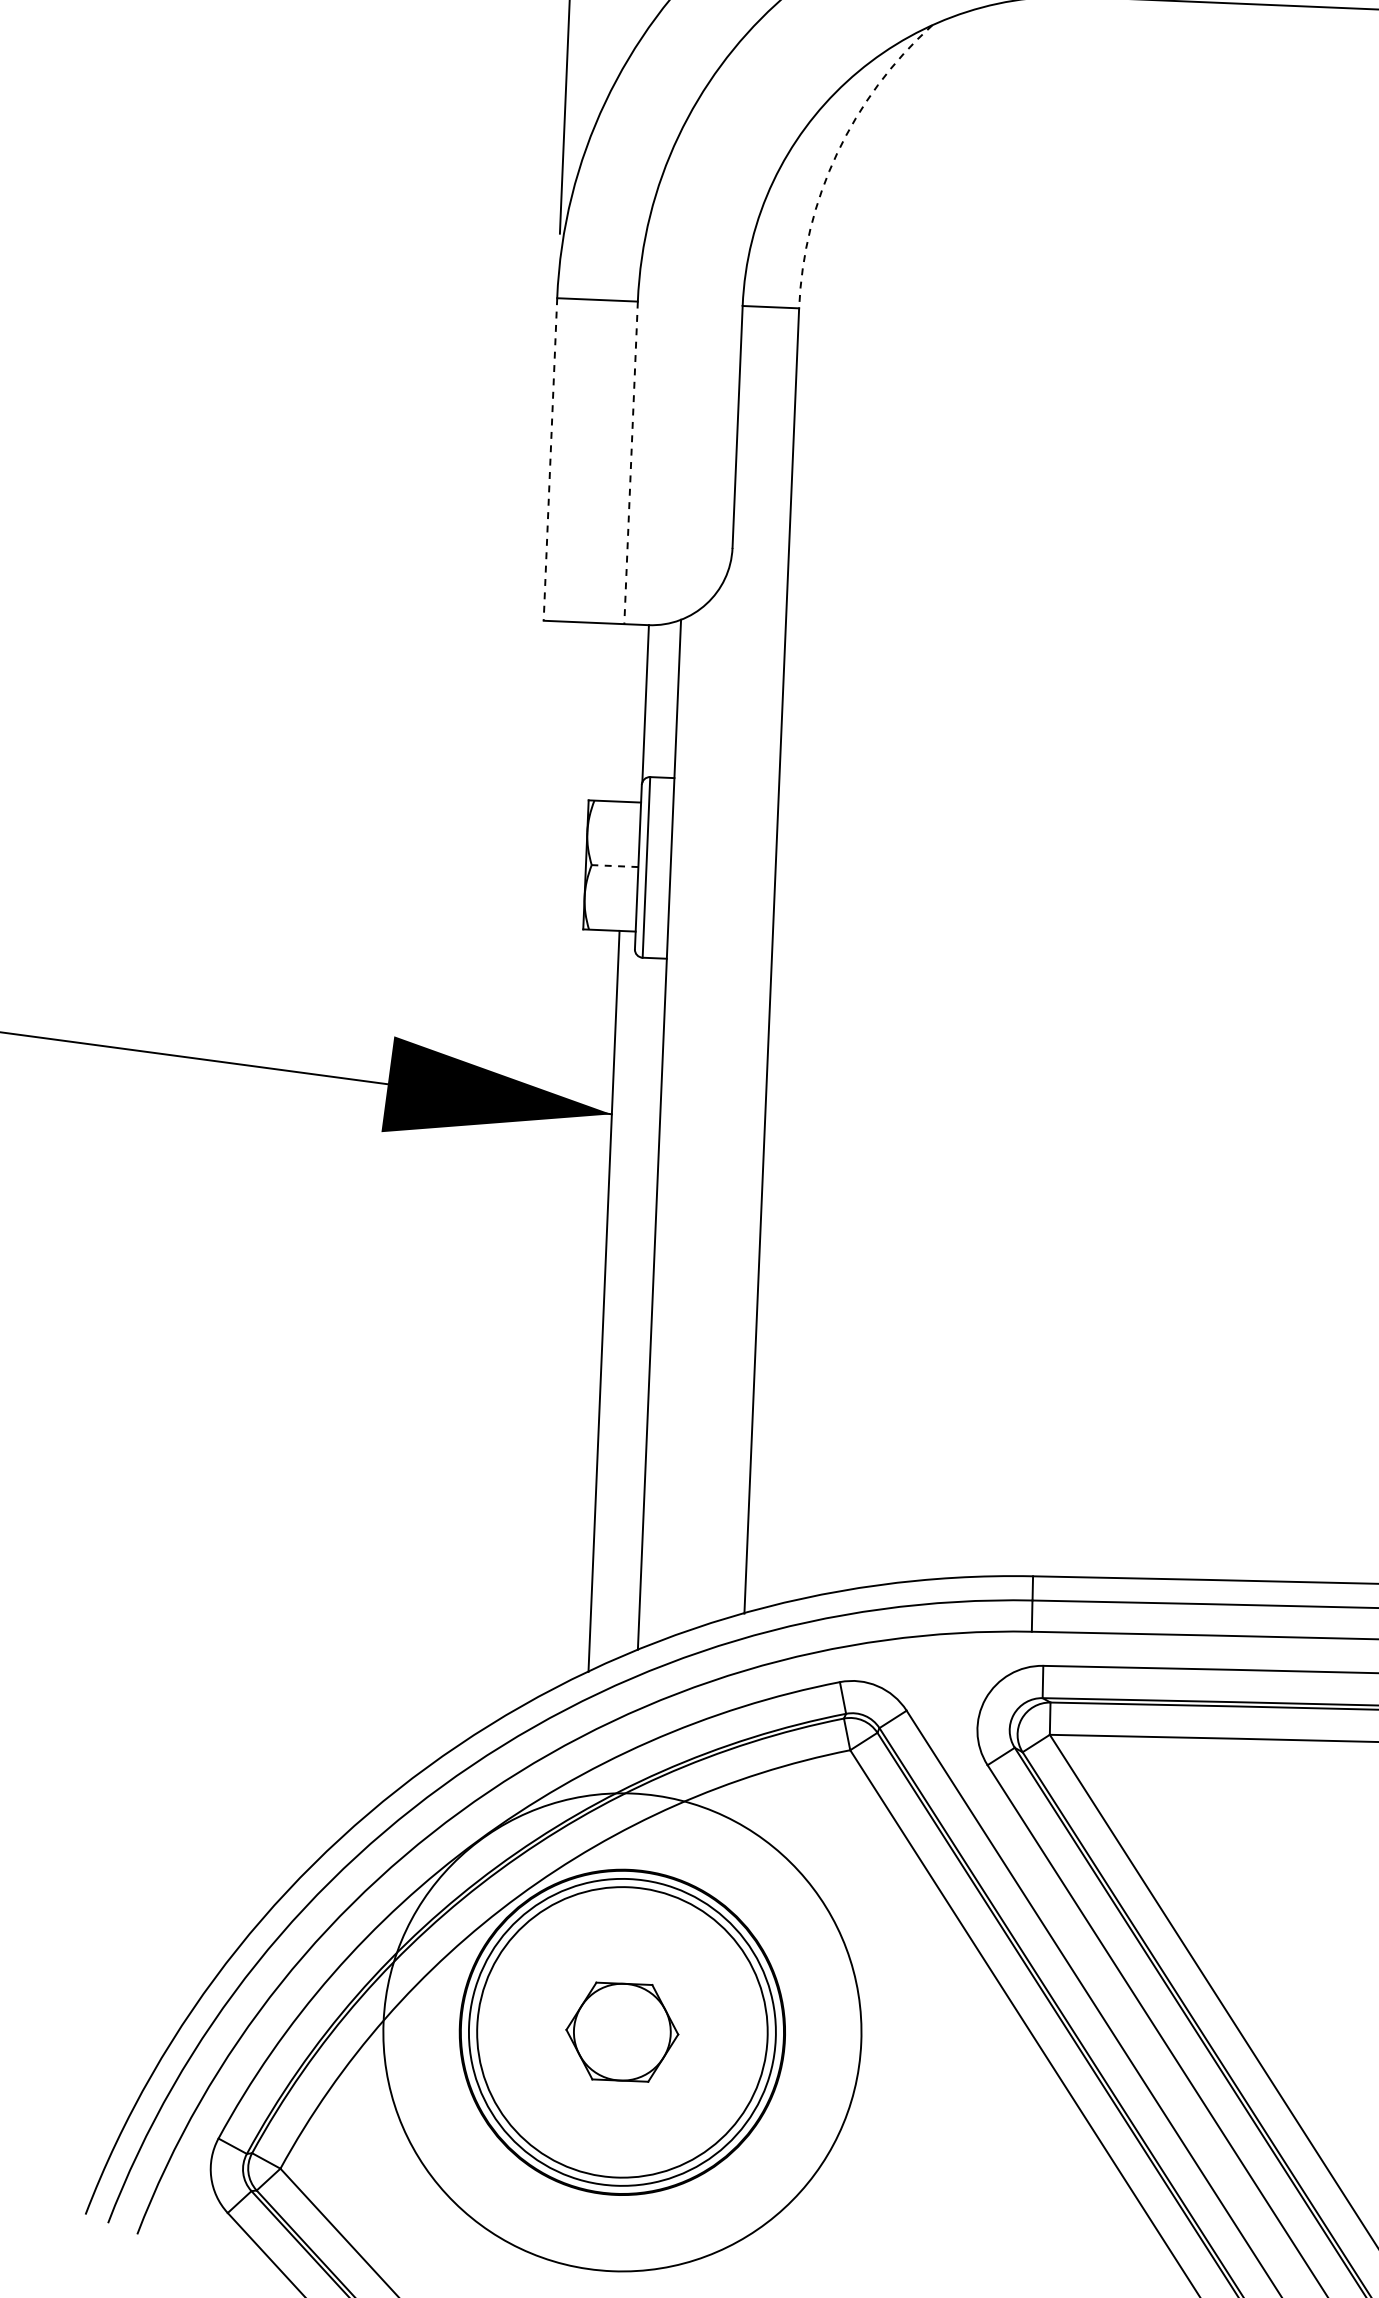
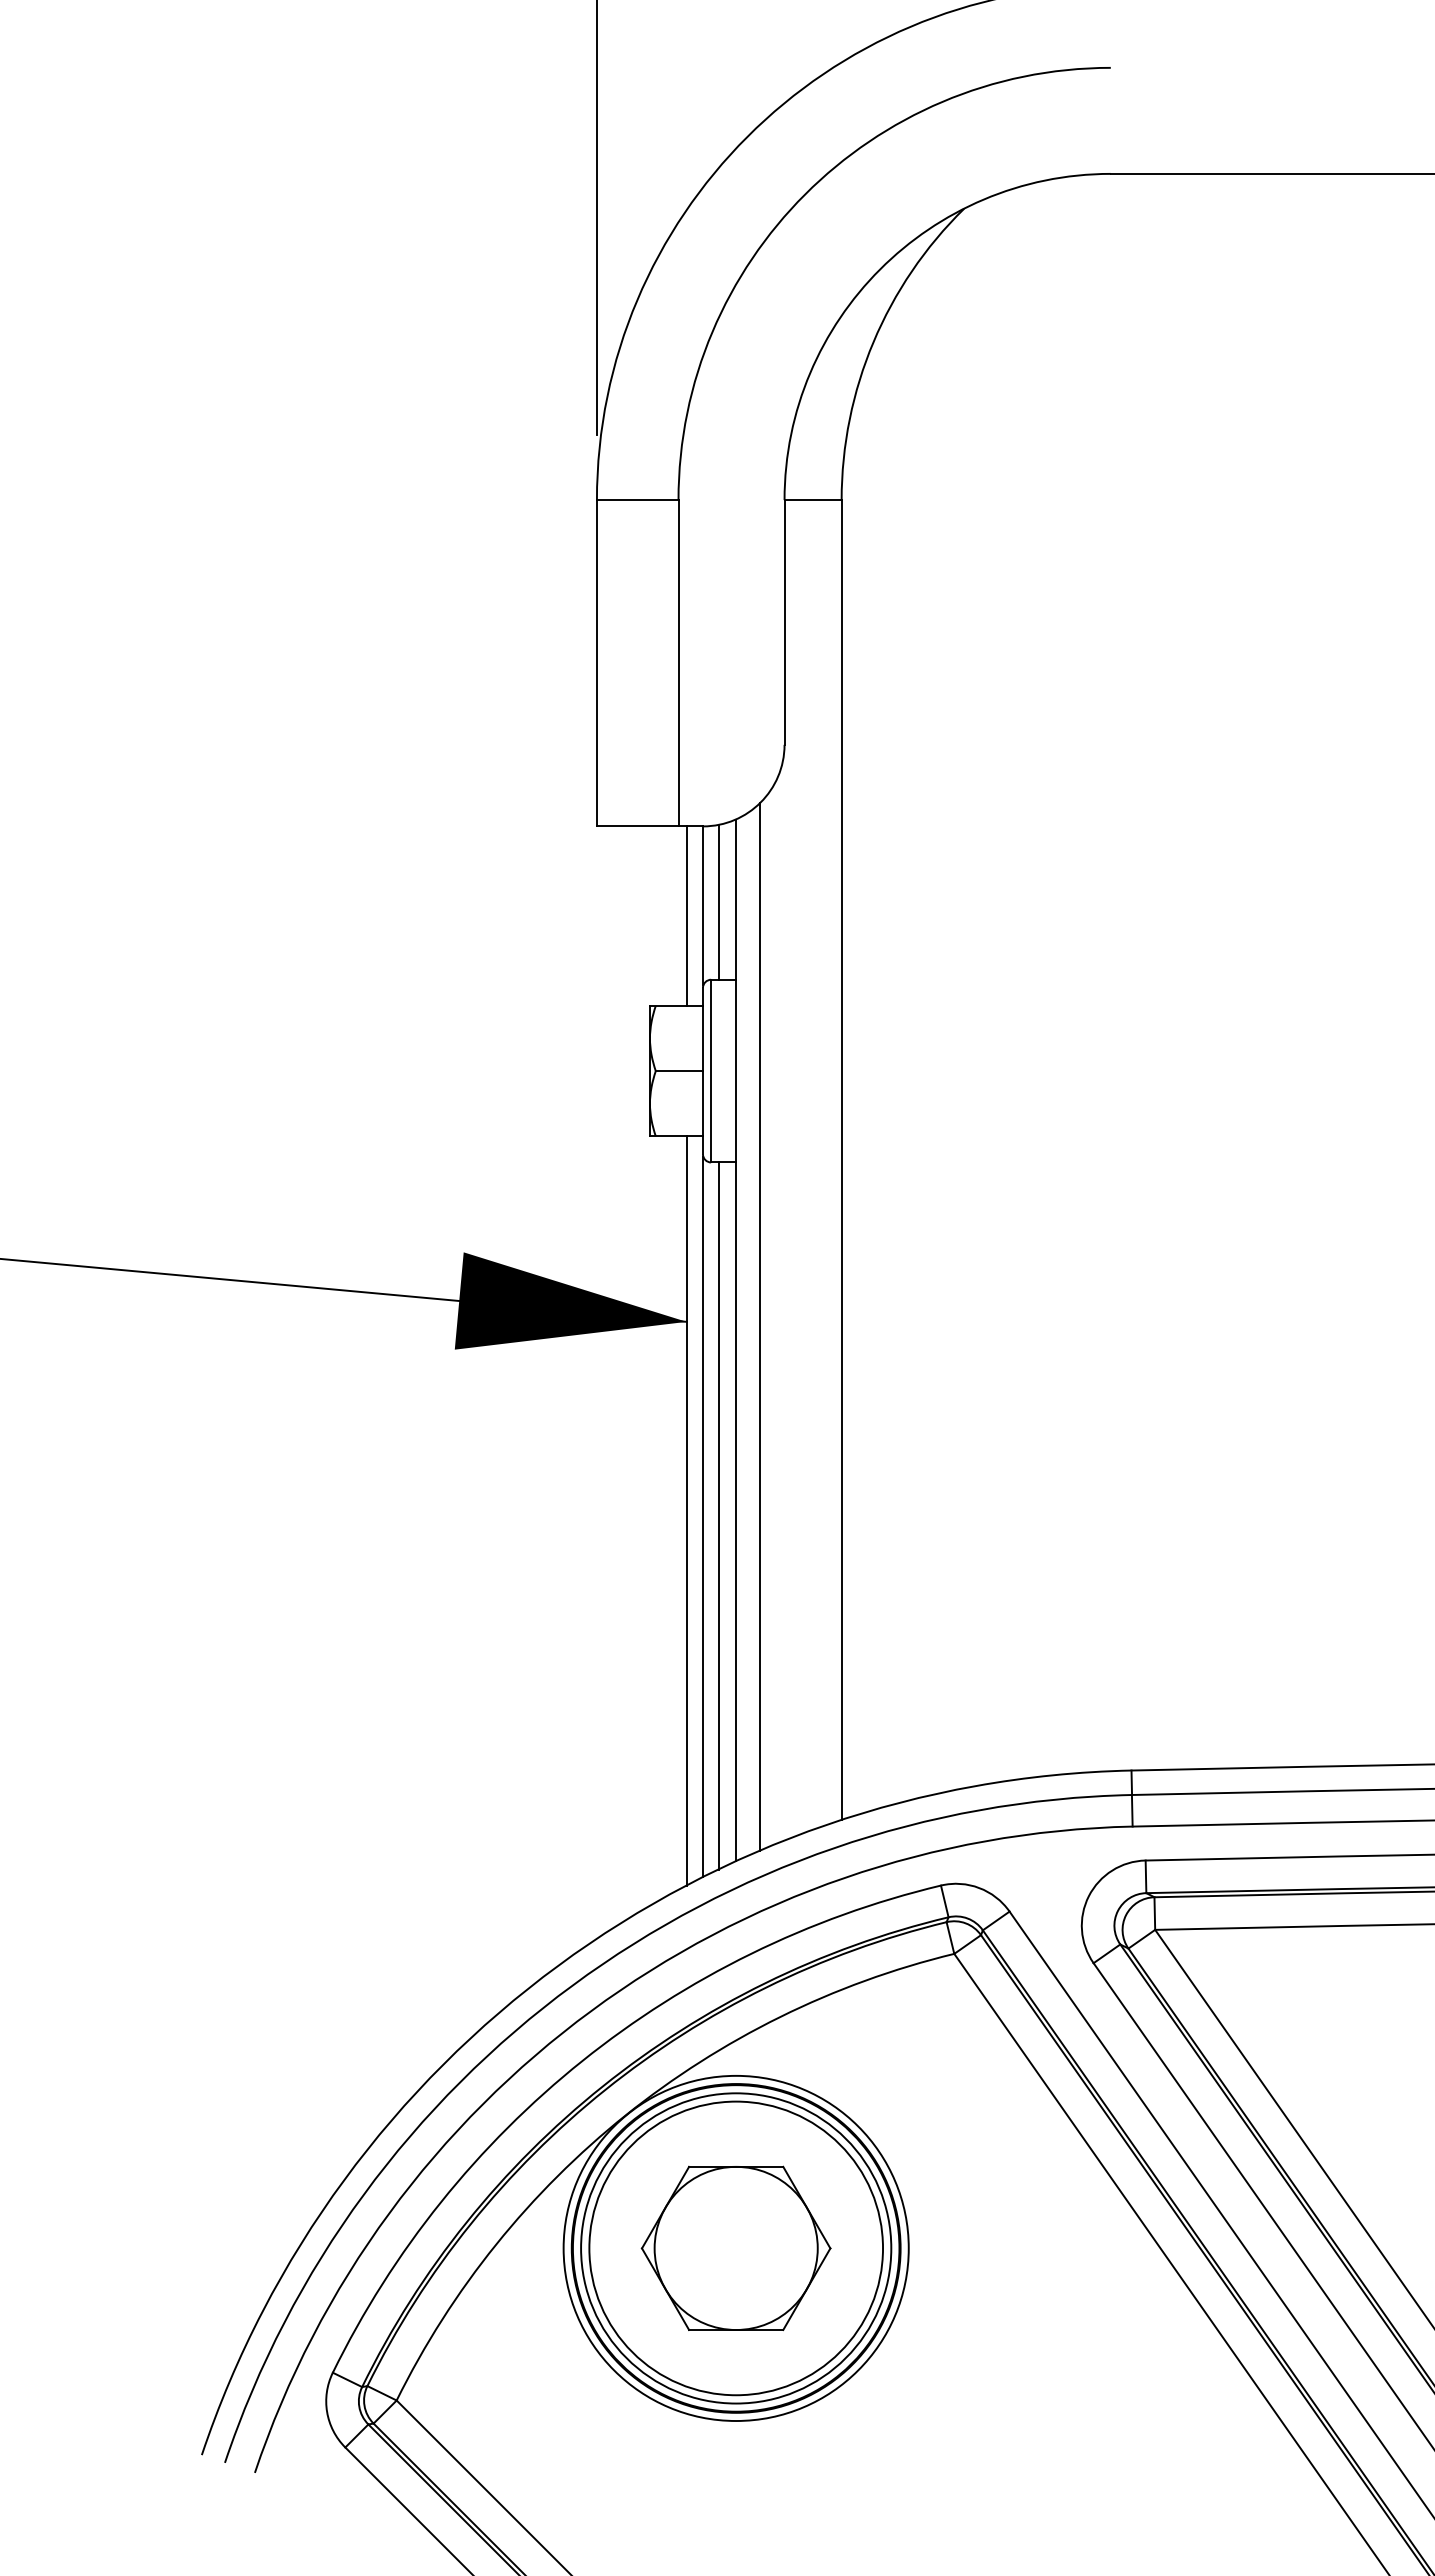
arc: (837, 153) -> (873, 342), dashed -> solid
line: (549, 459) -> (596, 663), dashed -> solid
line: (631, 463) -> (678, 663), dashed -> solid
line: (660, 700) -> (718, 901), added
line: (628, 712) -> (686, 915), added
line: (615, 866) -> (679, 1071), dashed -> solid
line: (684, 1122) -> (760, 1327), added
line: (620, 1307) -> (703, 1516), added
line: (635, 1307) -> (718, 1515), added
part: (621, 2031) -> (735, 2247), size x1.67
circle: (621, 2032) -> (735, 2248), size x0.71

